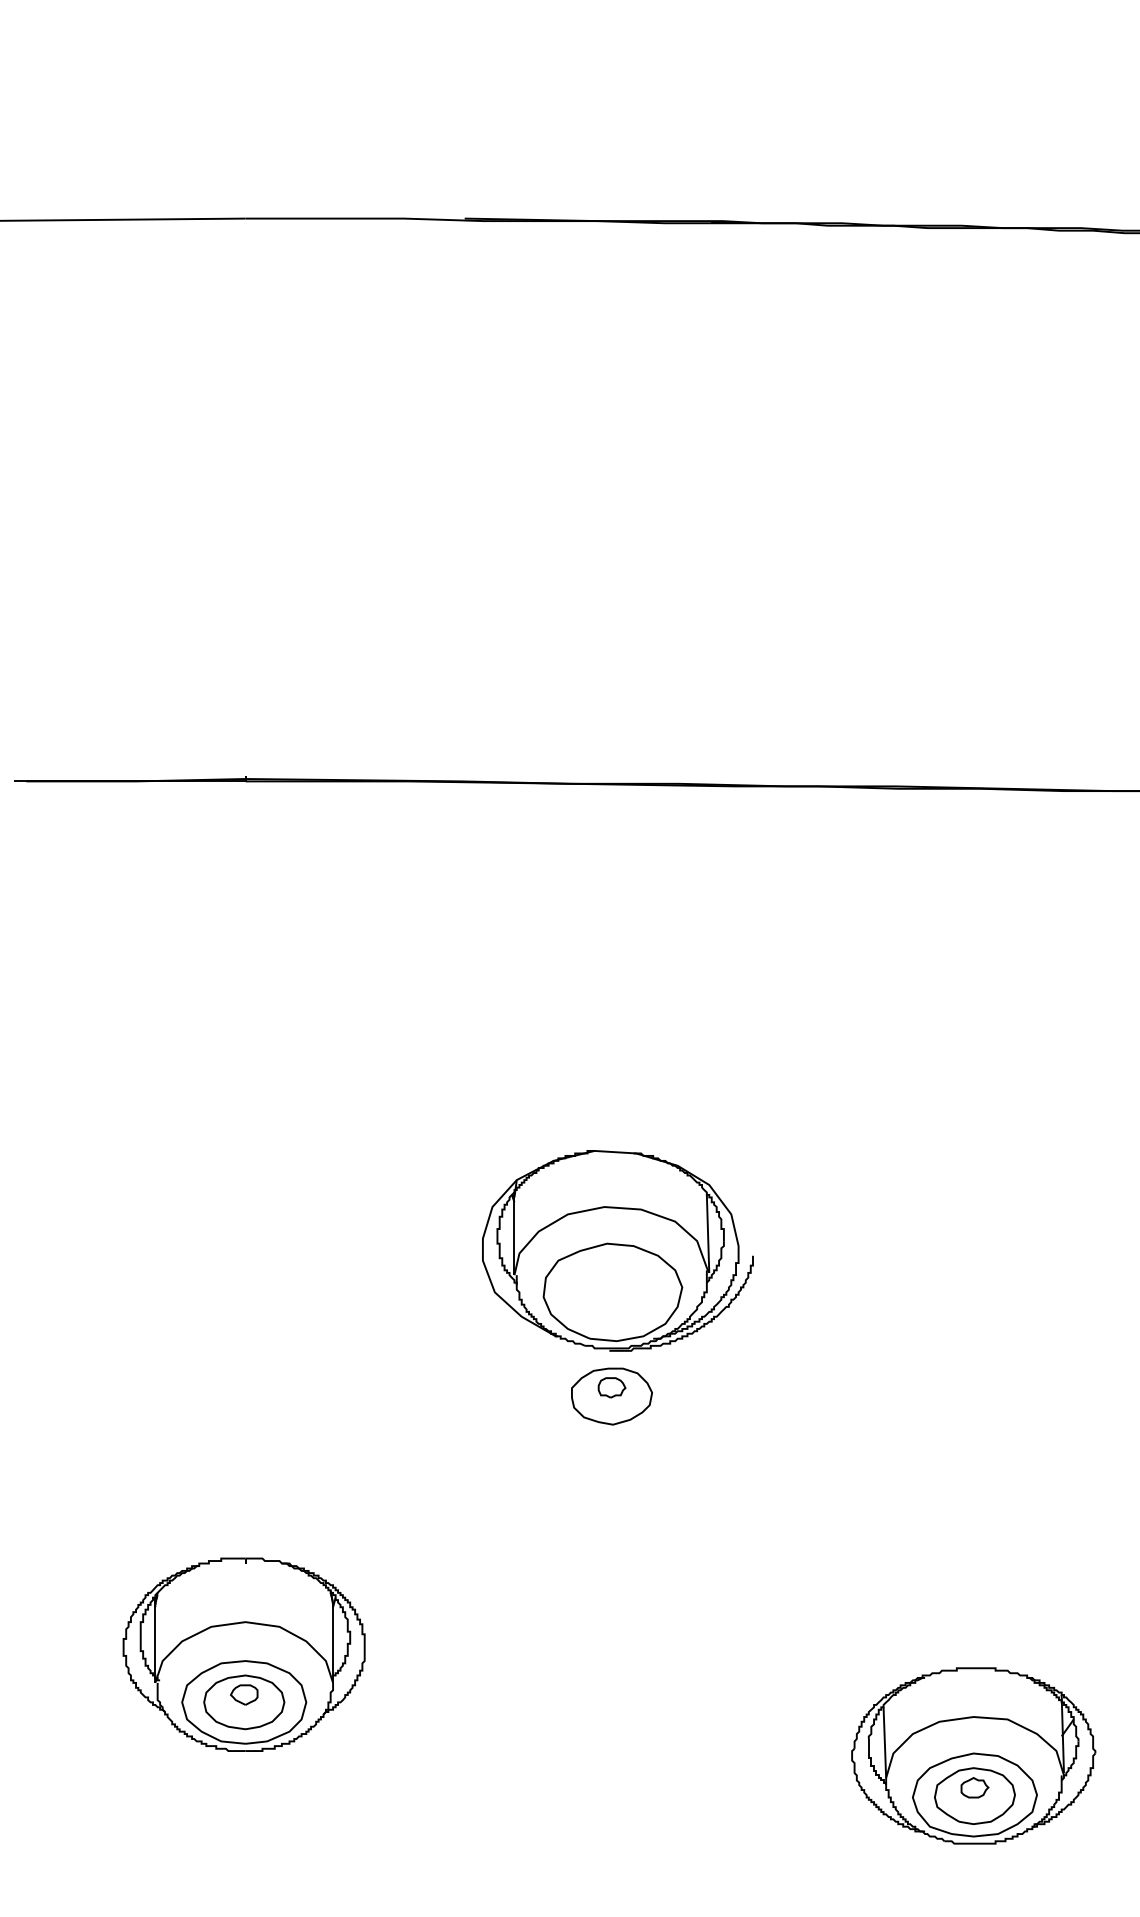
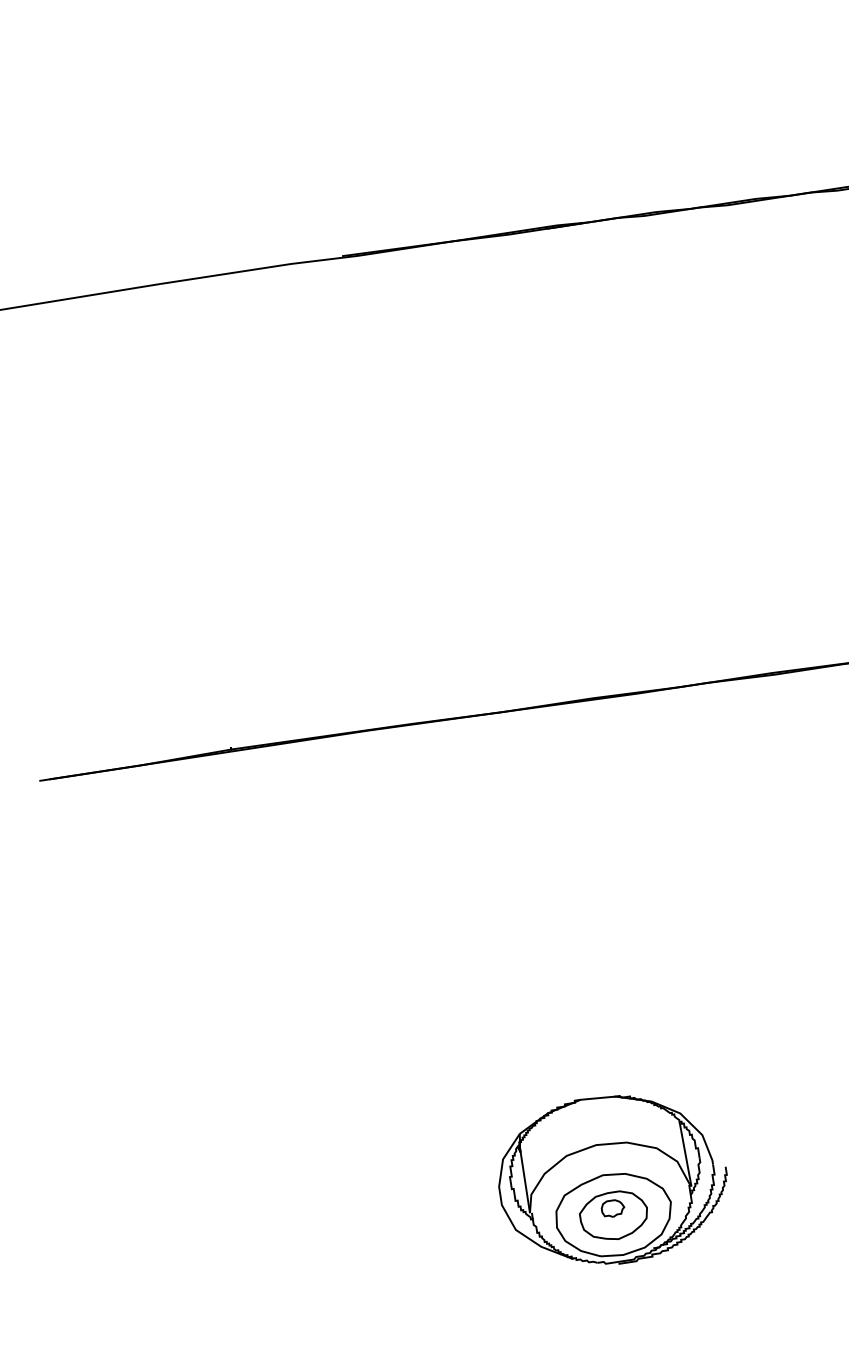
part: (617, 1250) -> (612, 1179), moved

